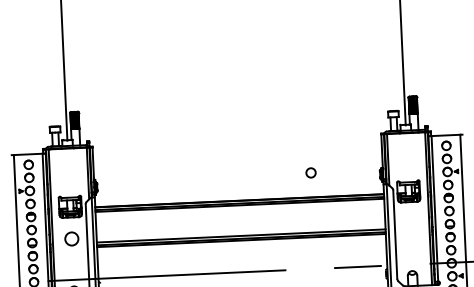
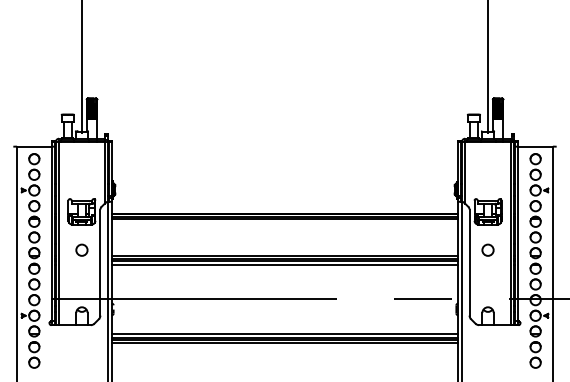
circle: (310, 172) -> (487, 249), moved
circle: (71, 238) -> (81, 249), size x0.71
line: (241, 243) -> (284, 264), added

